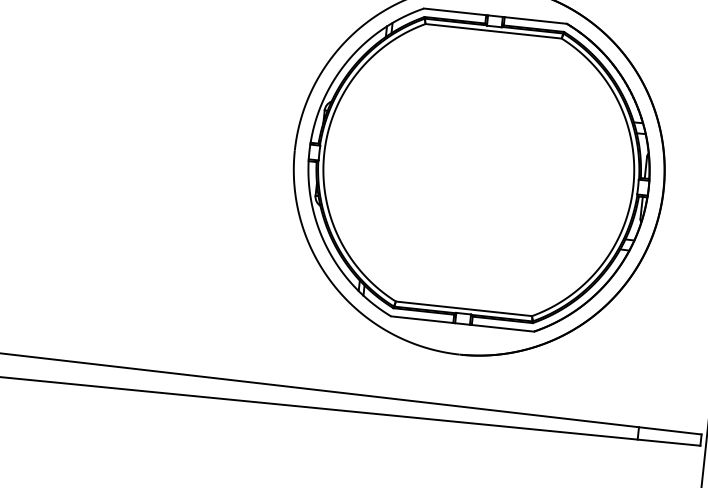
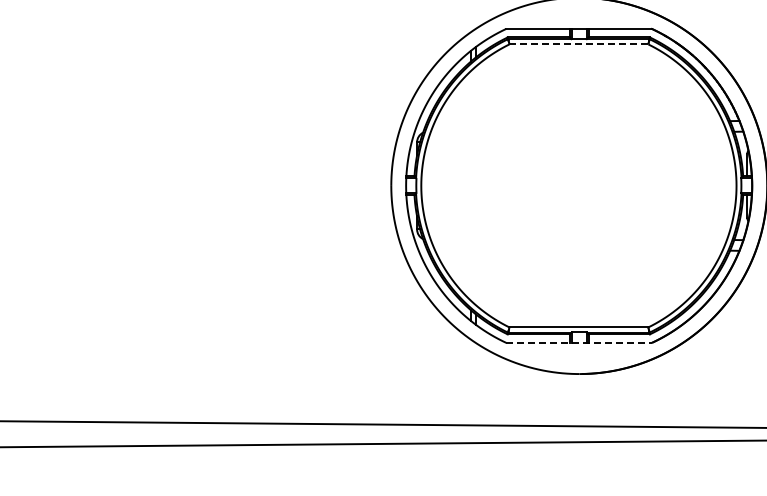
line: (494, 31) -> (579, 44), solid -> dashed
line: (462, 323) -> (579, 342), solid -> dashed

